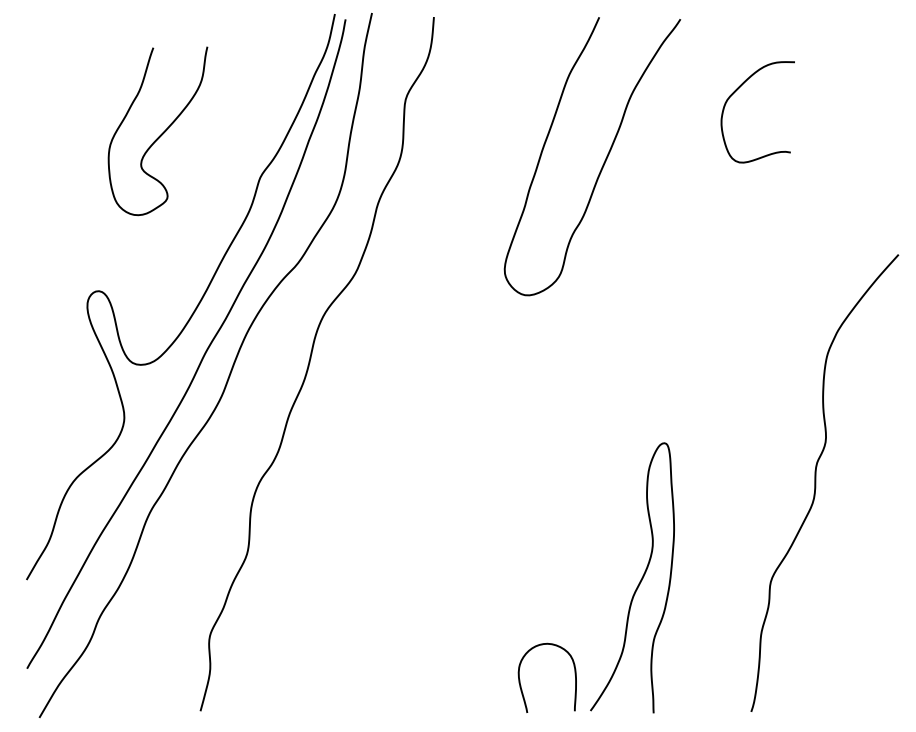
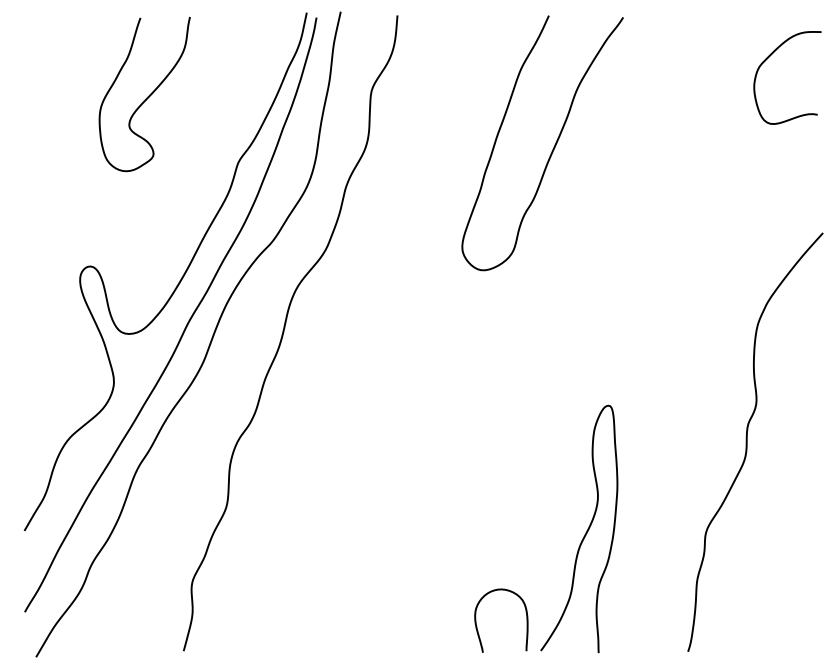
curve: (736, 91) -> (767, 58), moved
curve: (160, 134) -> (147, 97), moved

